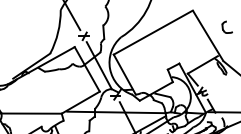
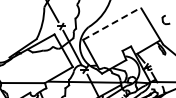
line: (154, 32) -> (112, 23), solid -> dashed

